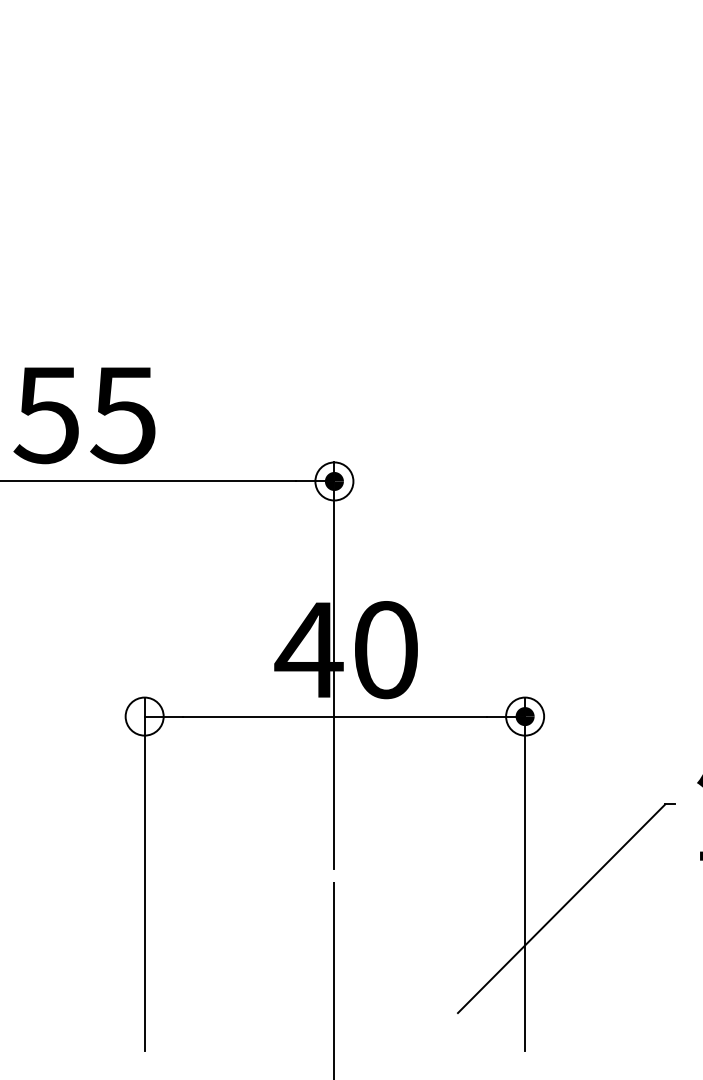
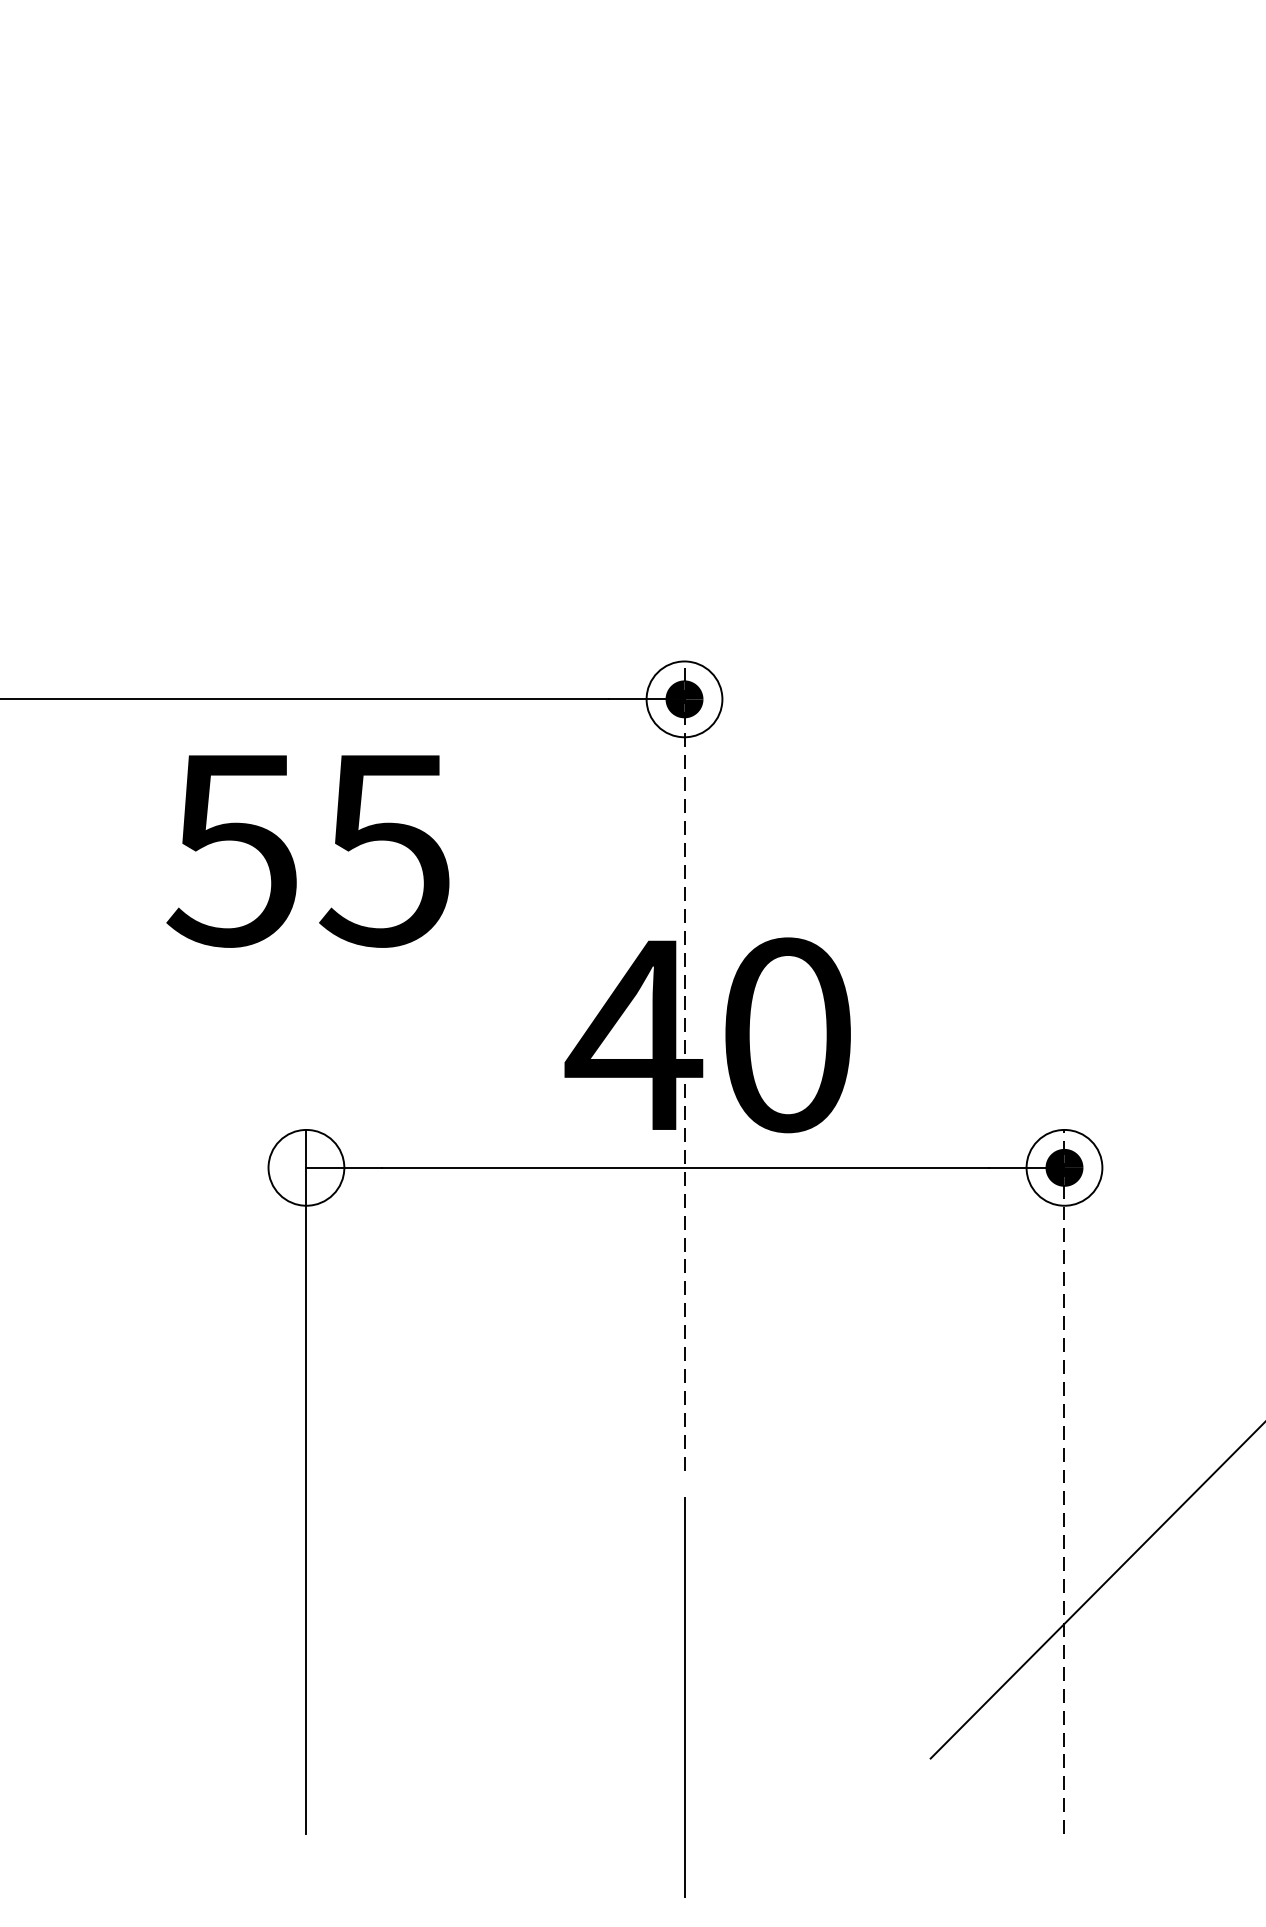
text: (84, 415) -> (308, 850), moved
line: (334, 665) -> (684, 1066), solid -> dashed
line: (525, 874) -> (1065, 1482), solid -> dashed

